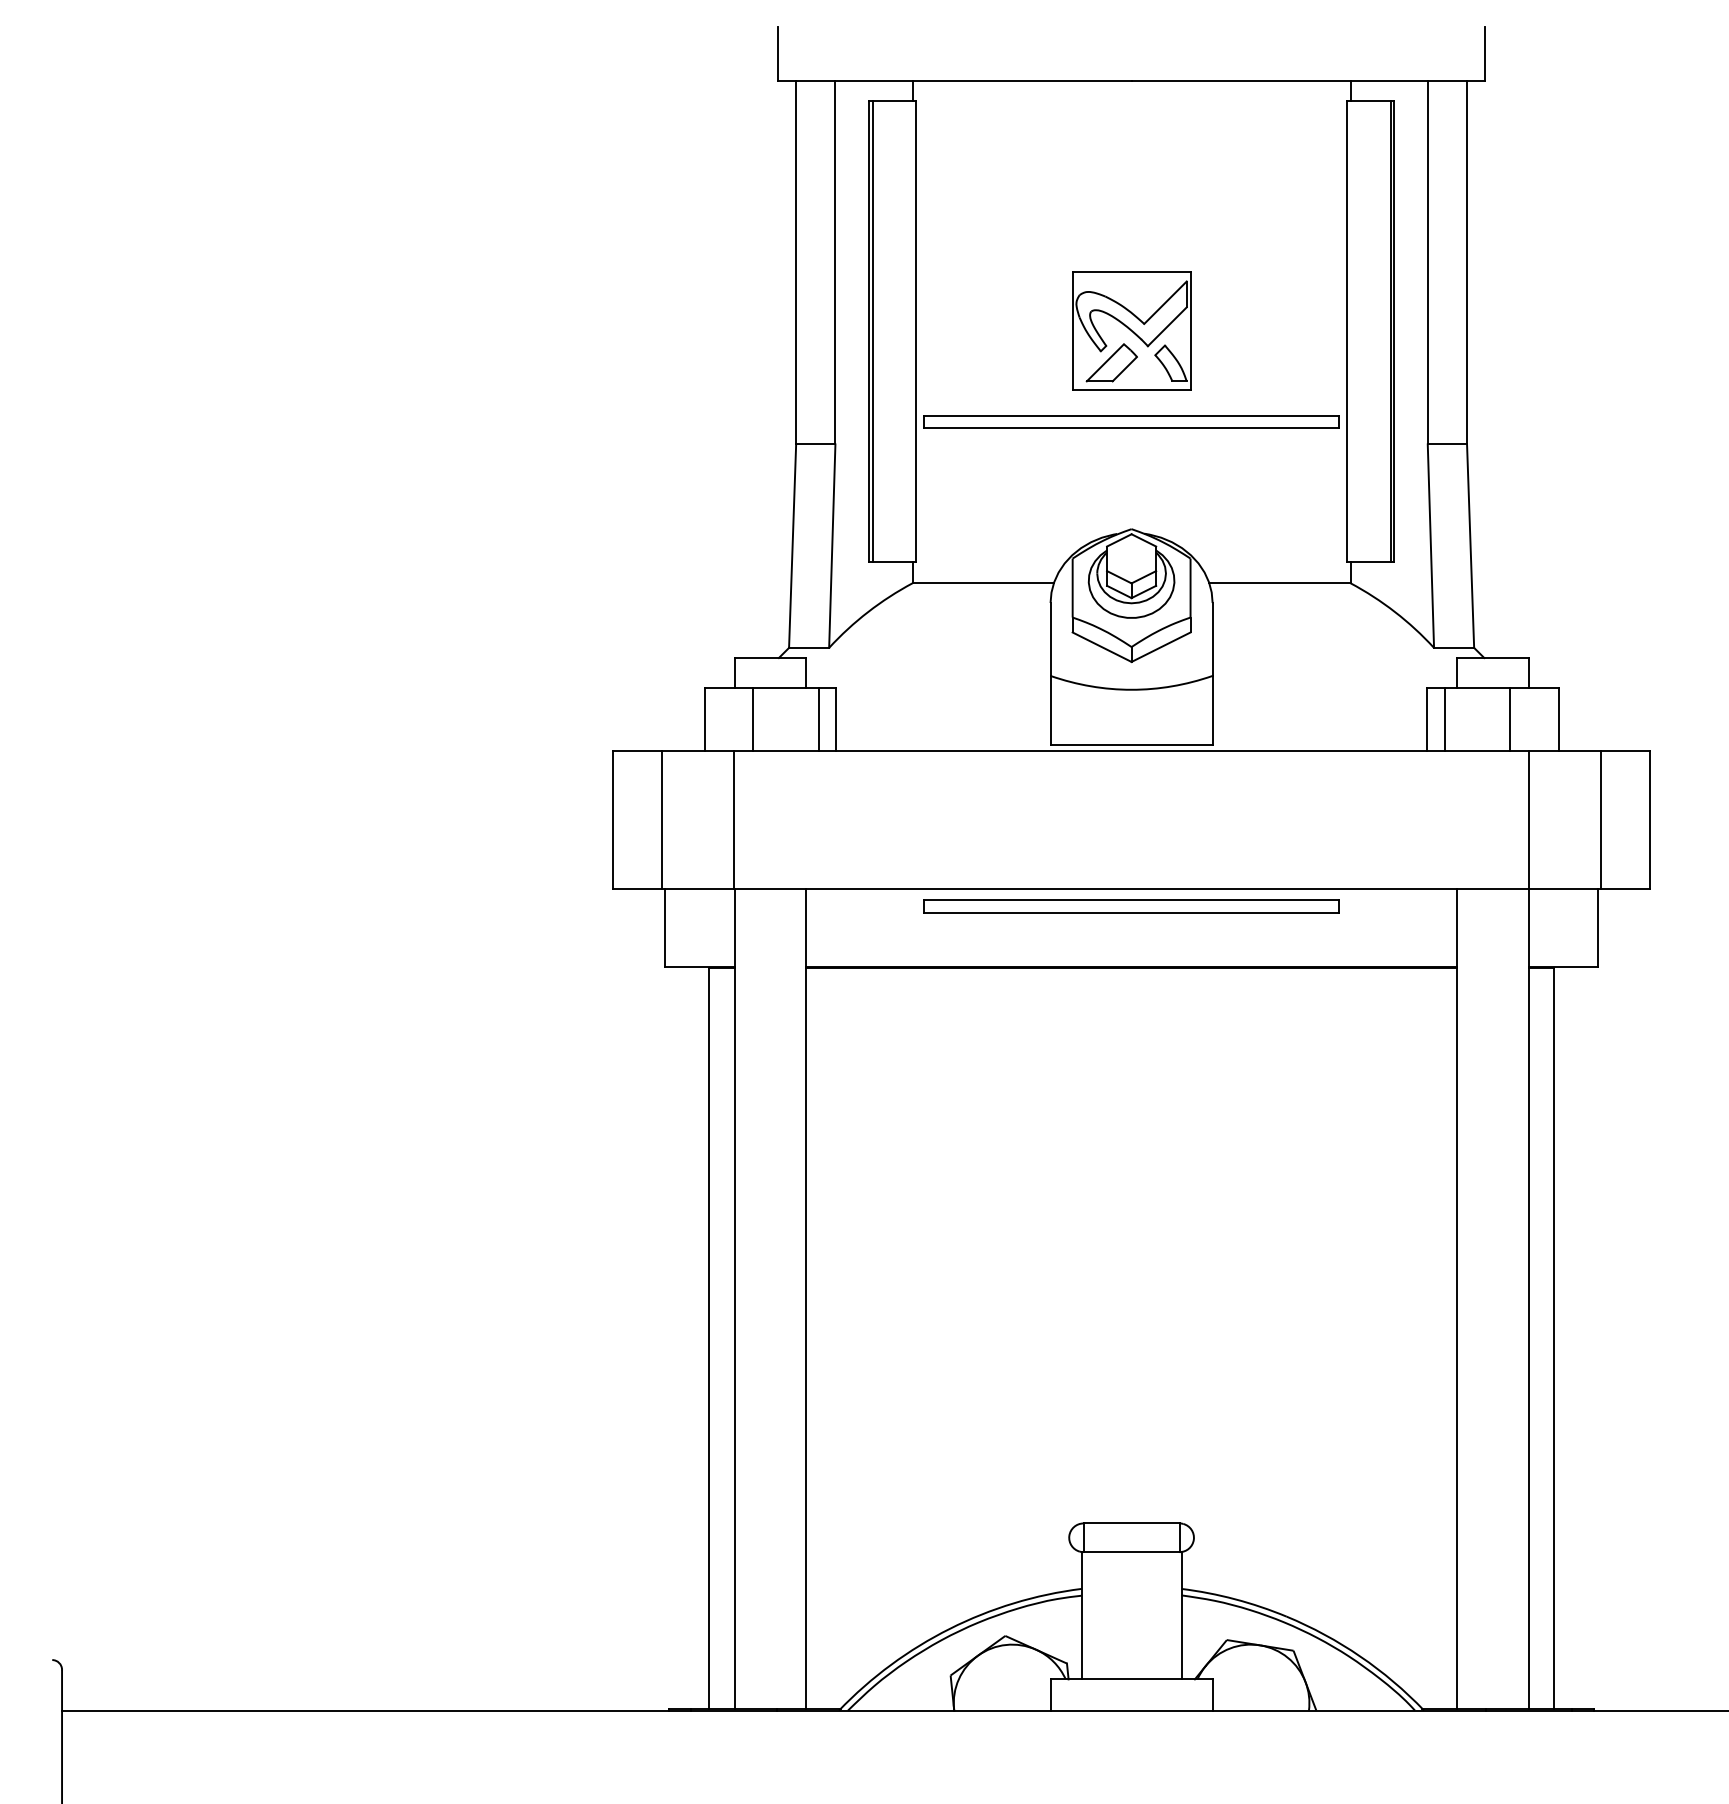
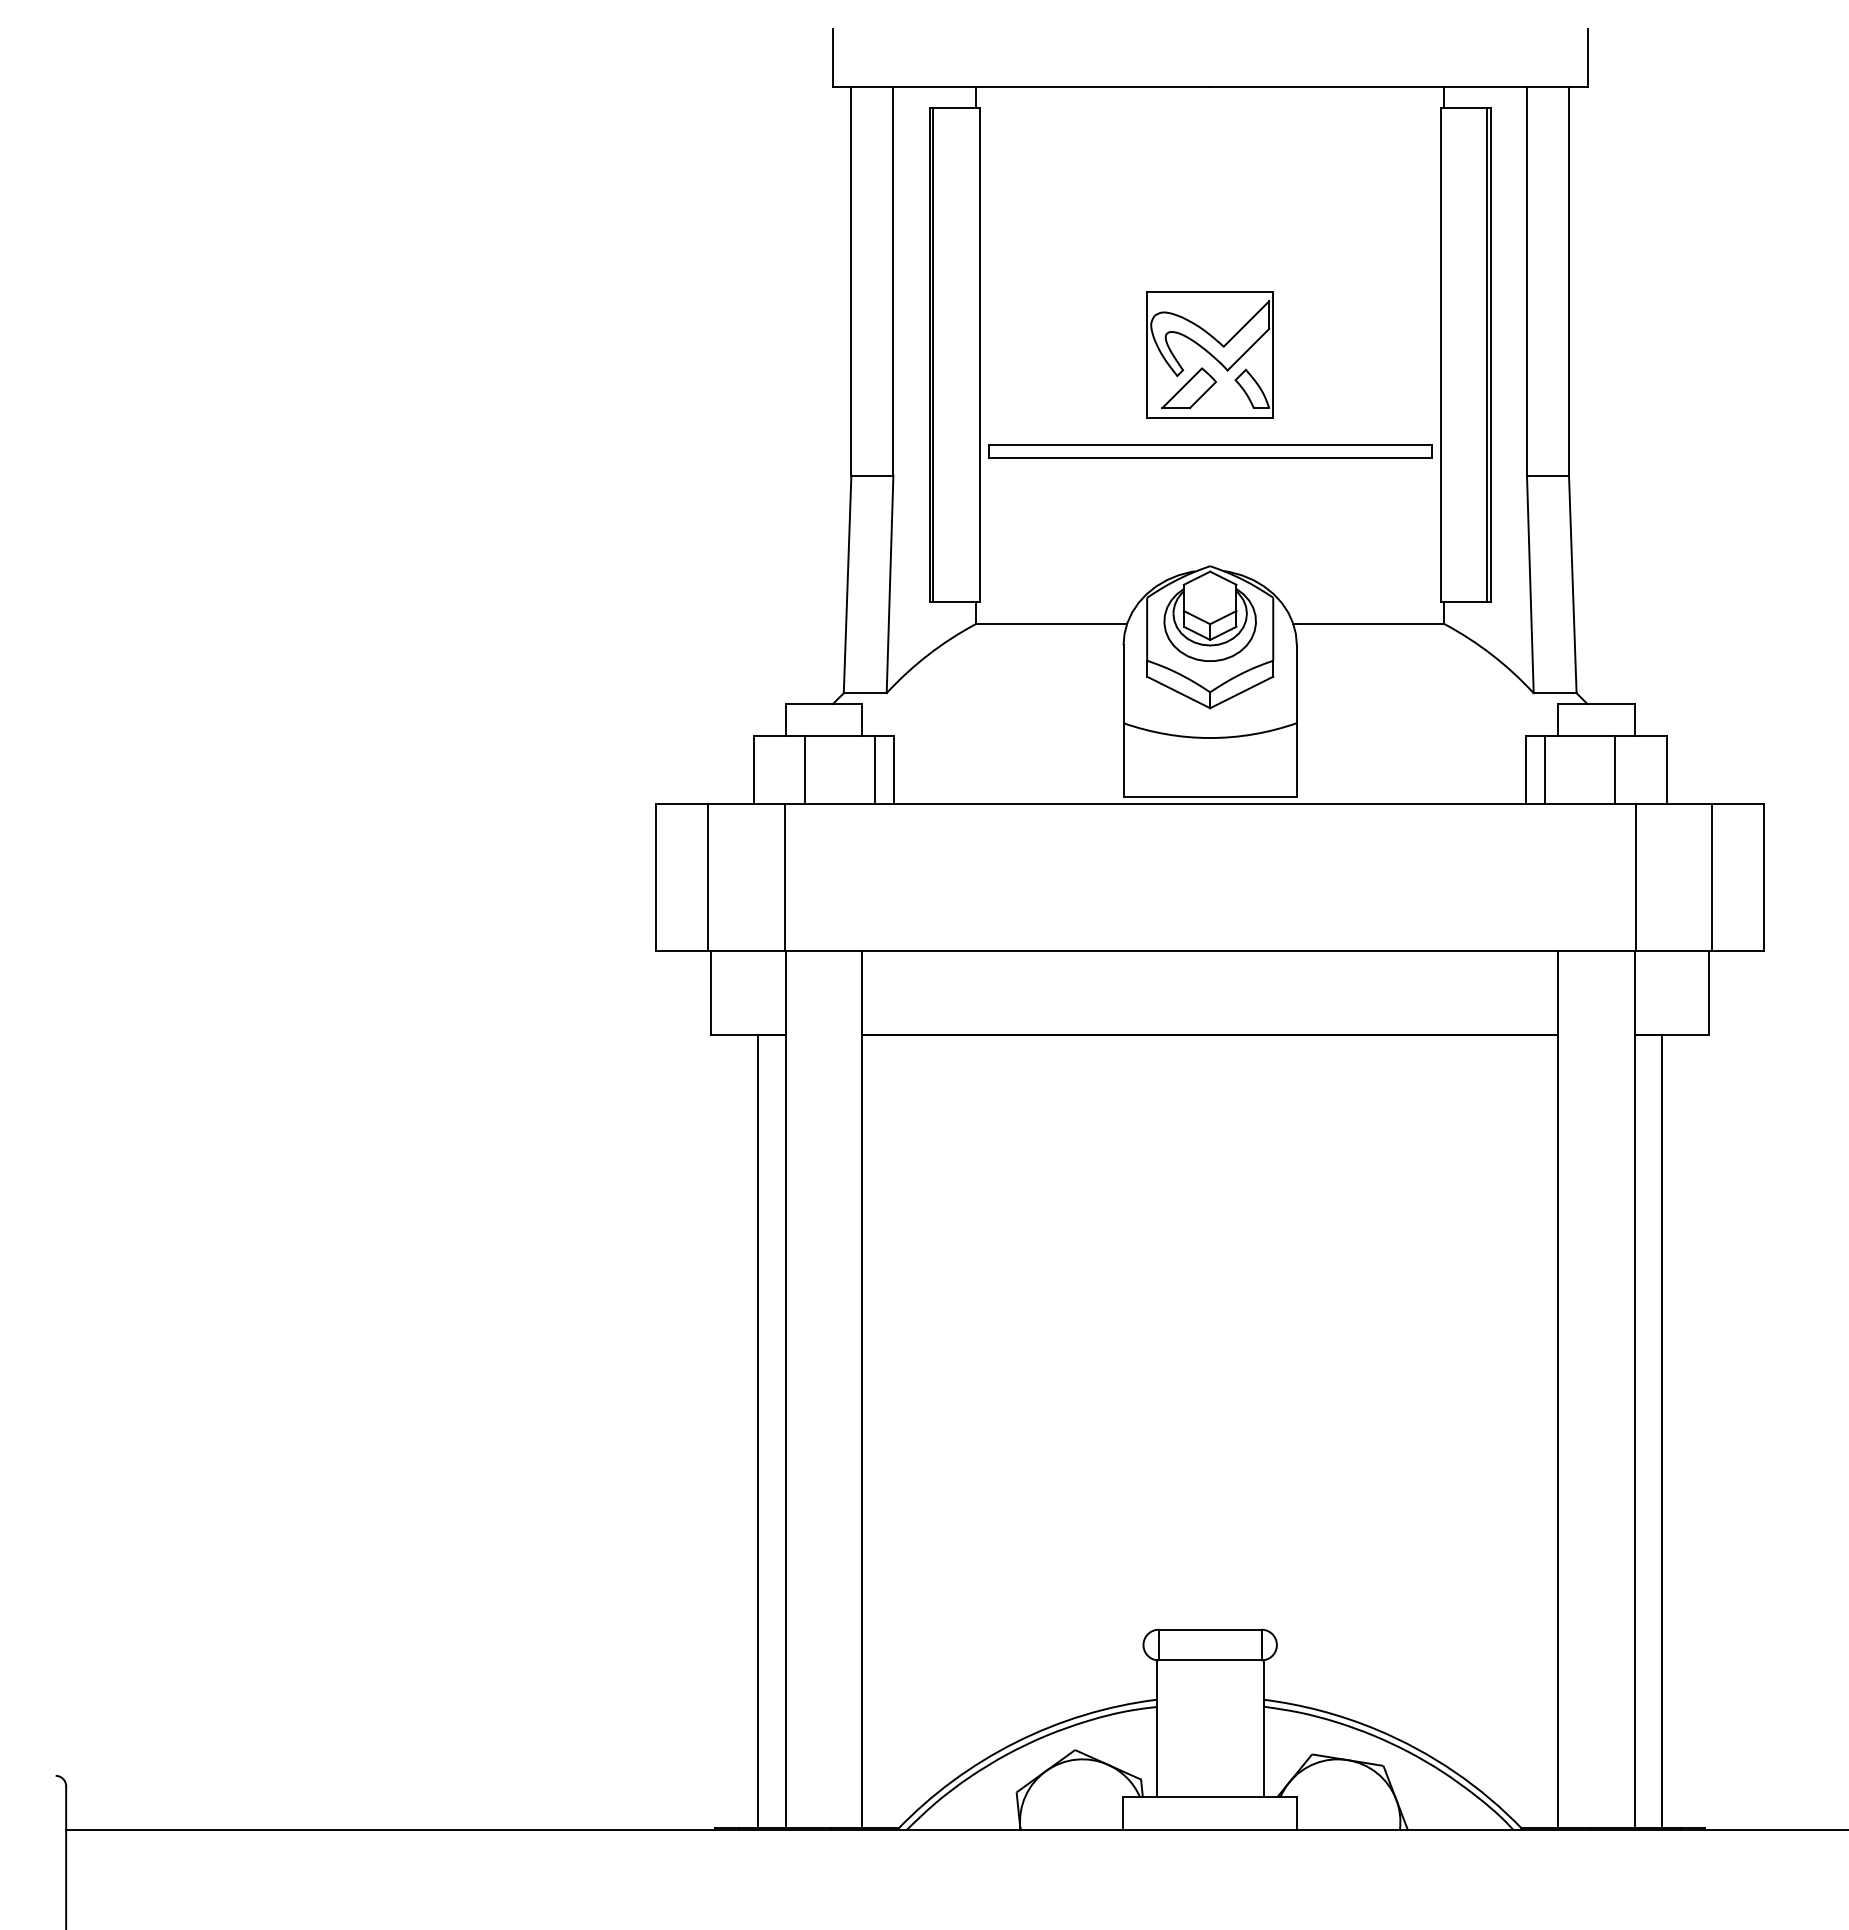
part: (1131, 906) -> (1210, 969), removed

